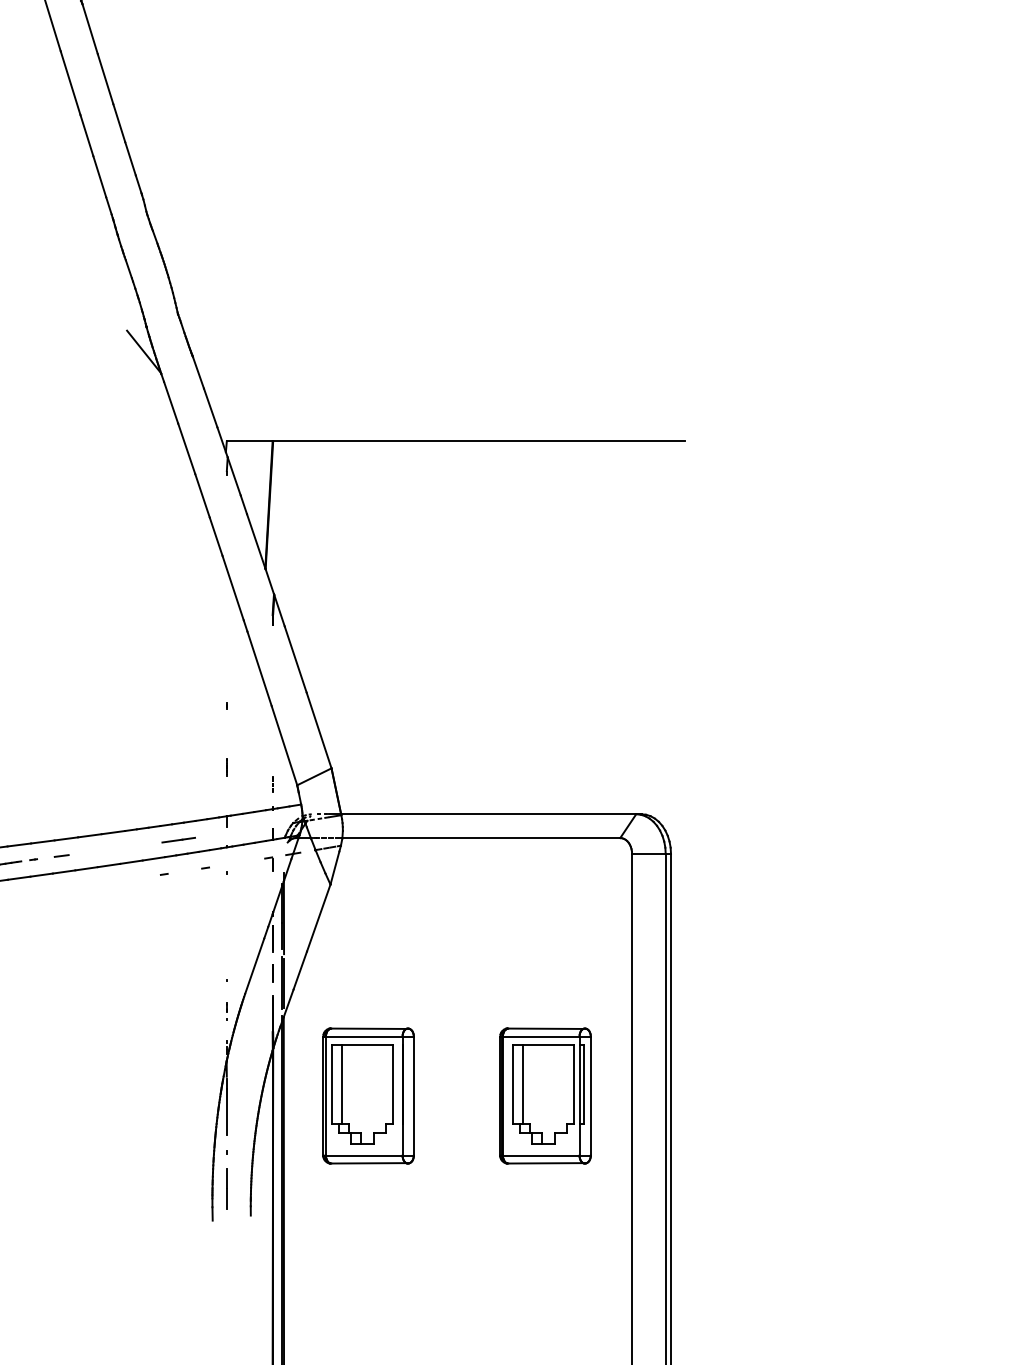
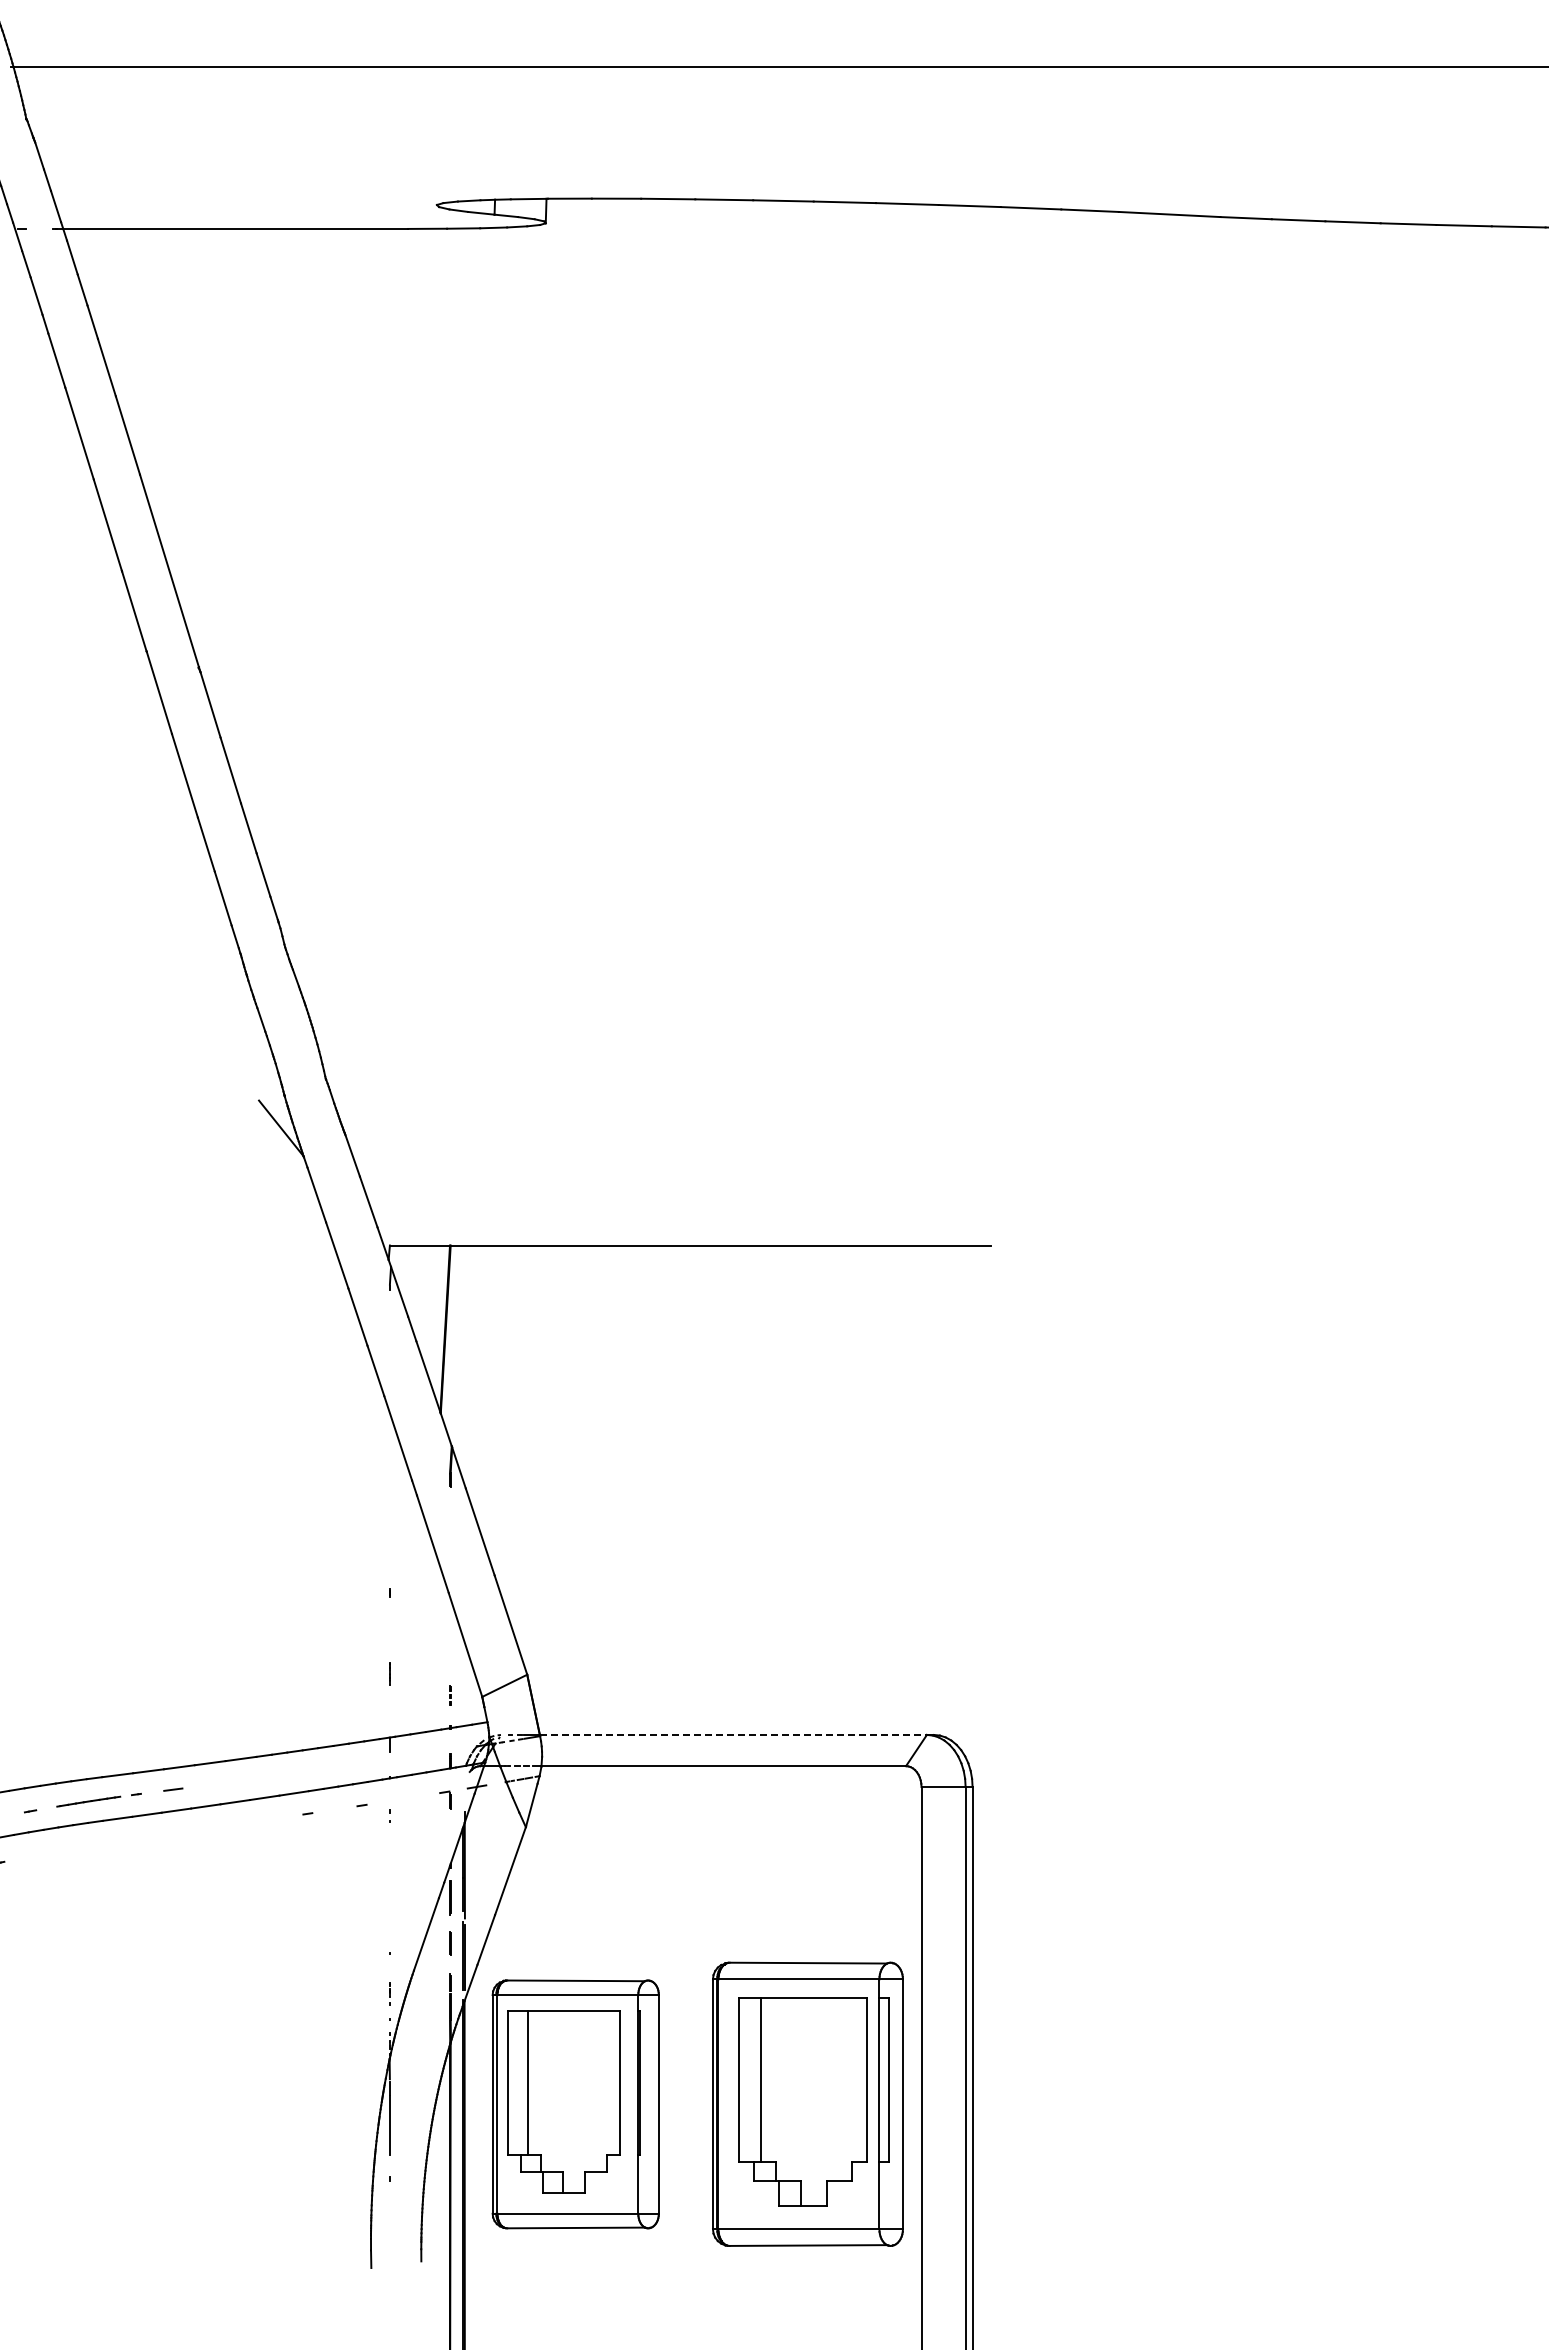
line: (488, 813) -> (733, 1734), solid -> dashed
line: (178, 839) -> (326, 1768), removed
part: (368, 1095) -> (575, 2104), size x1.4
part: (545, 1095) -> (807, 2104), size x1.6
line: (226, 1188) -> (389, 2226), removed

